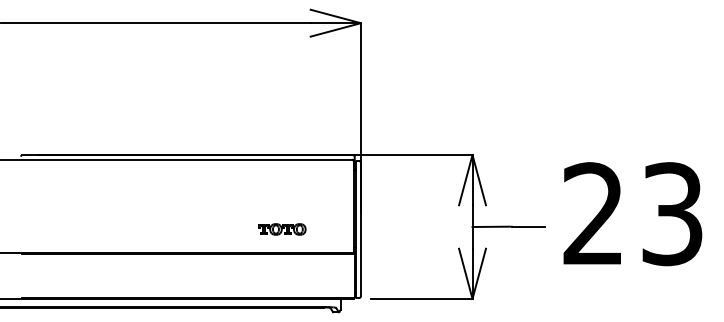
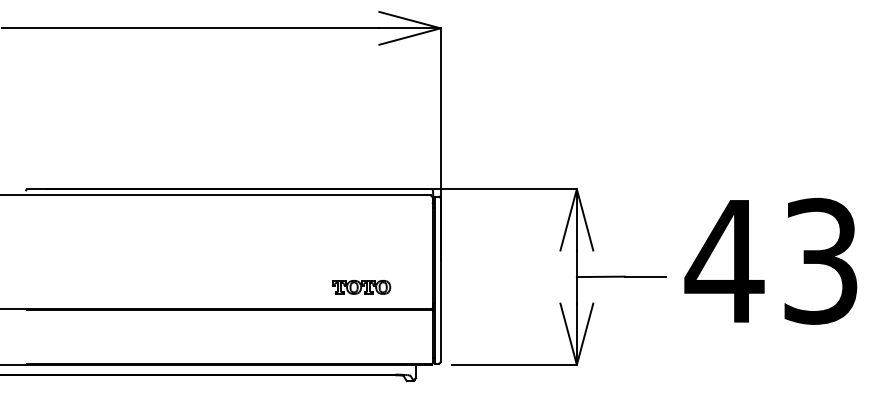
text: (593, 213) -> (724, 260), 23 -> 43
part: (282, 229) -> (362, 287), moved

